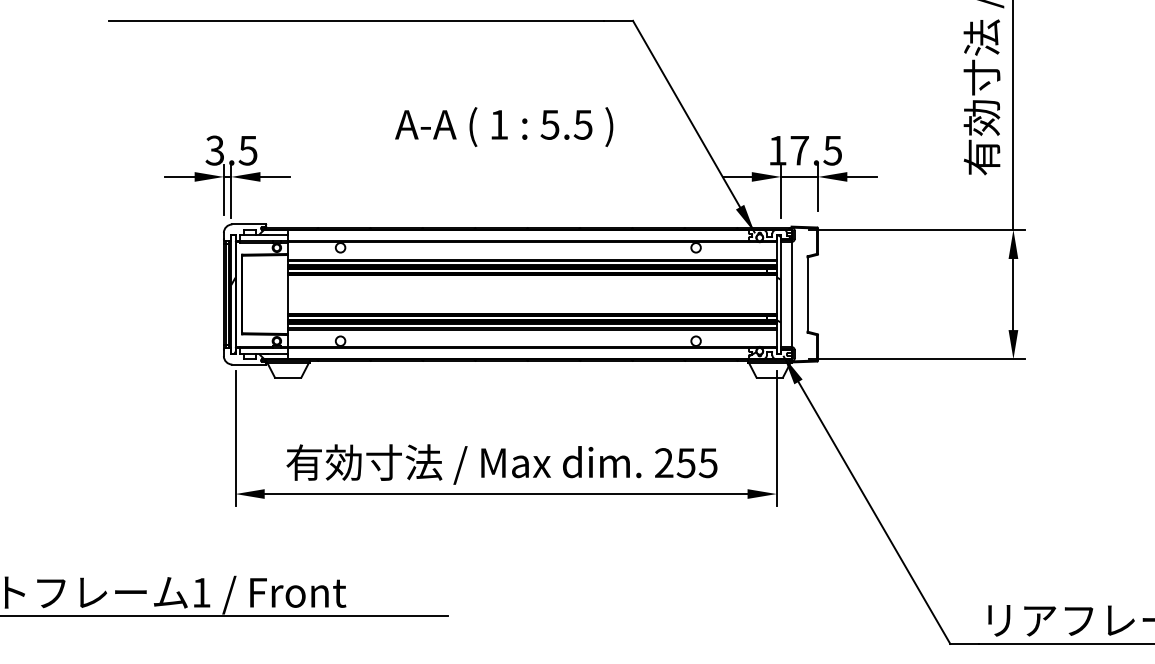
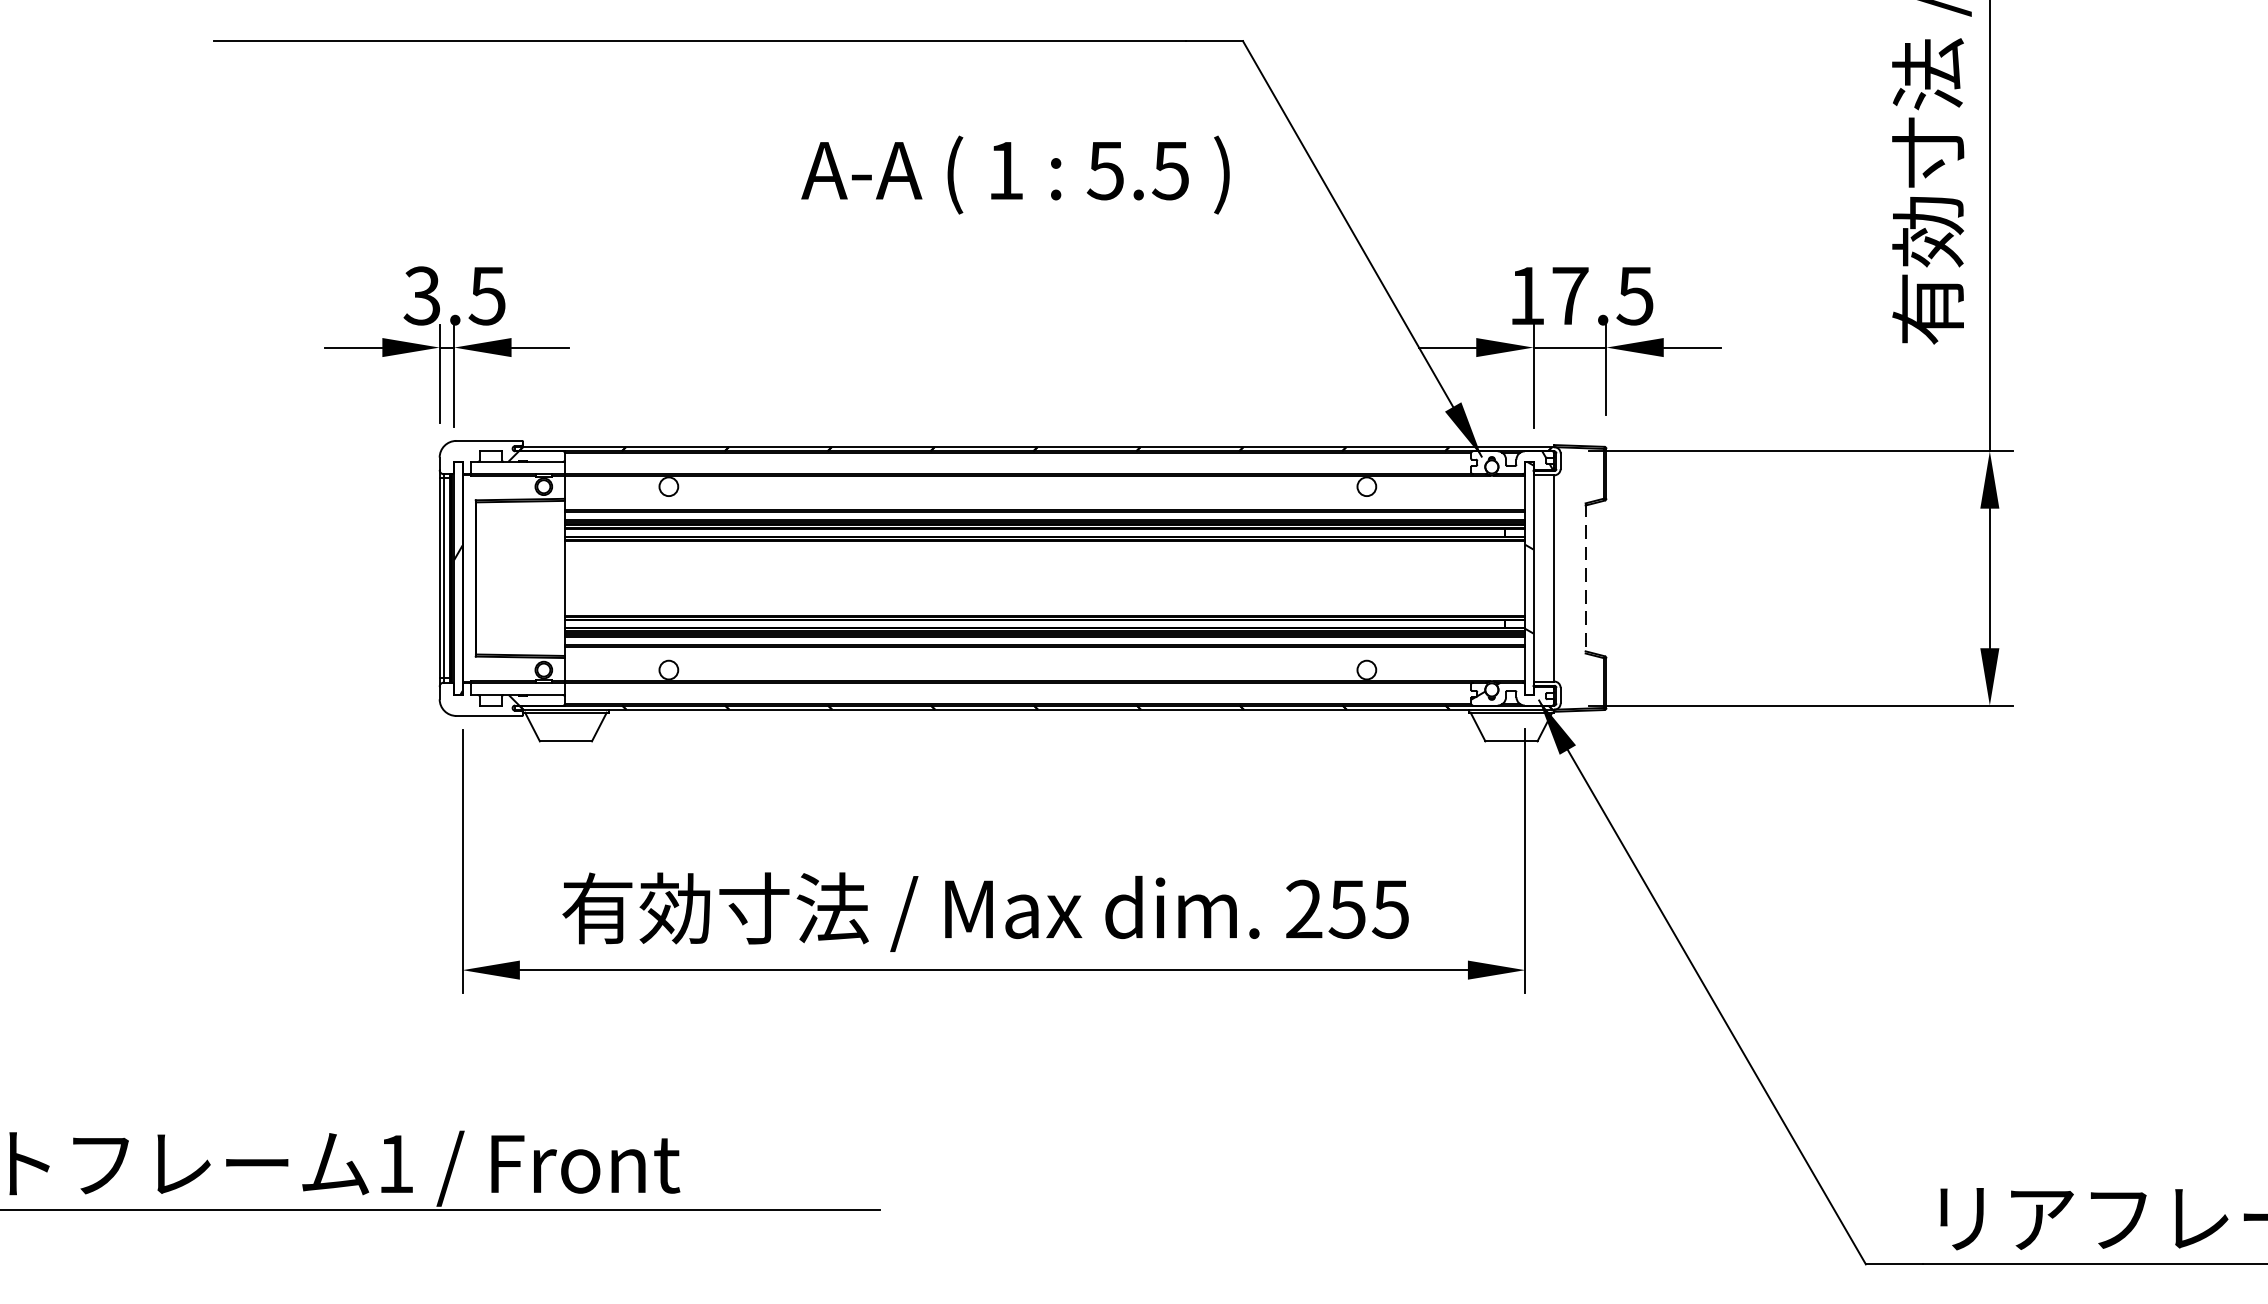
text: (504, 126) -> (1016, 173), moved
line: (807, 295) -> (1585, 580), solid -> dashed

